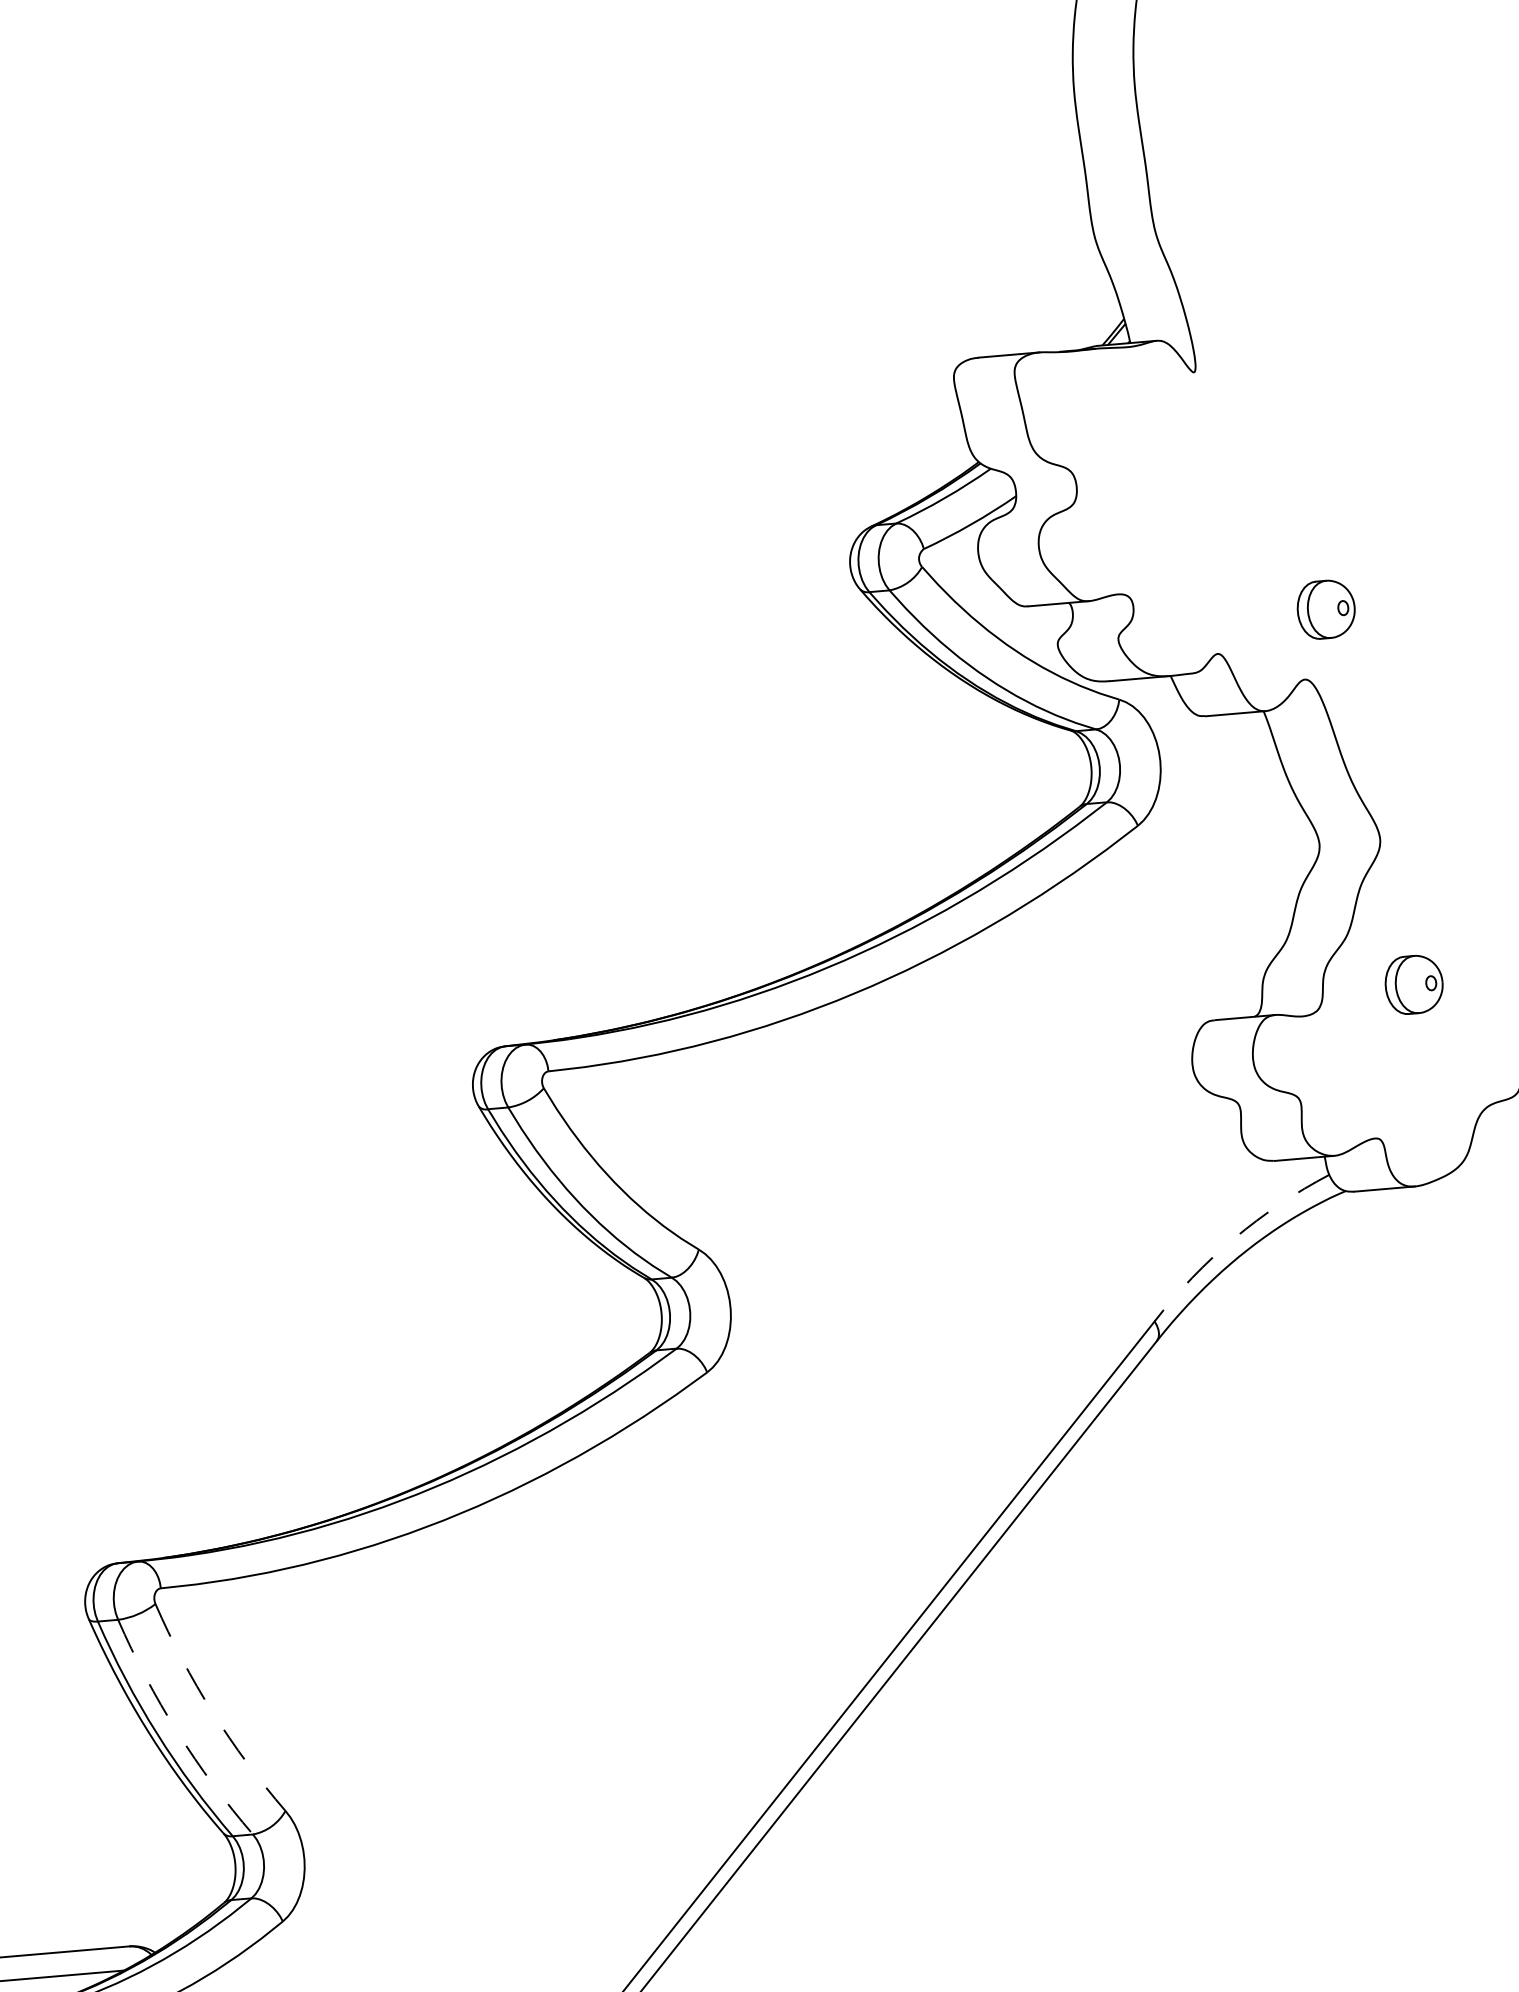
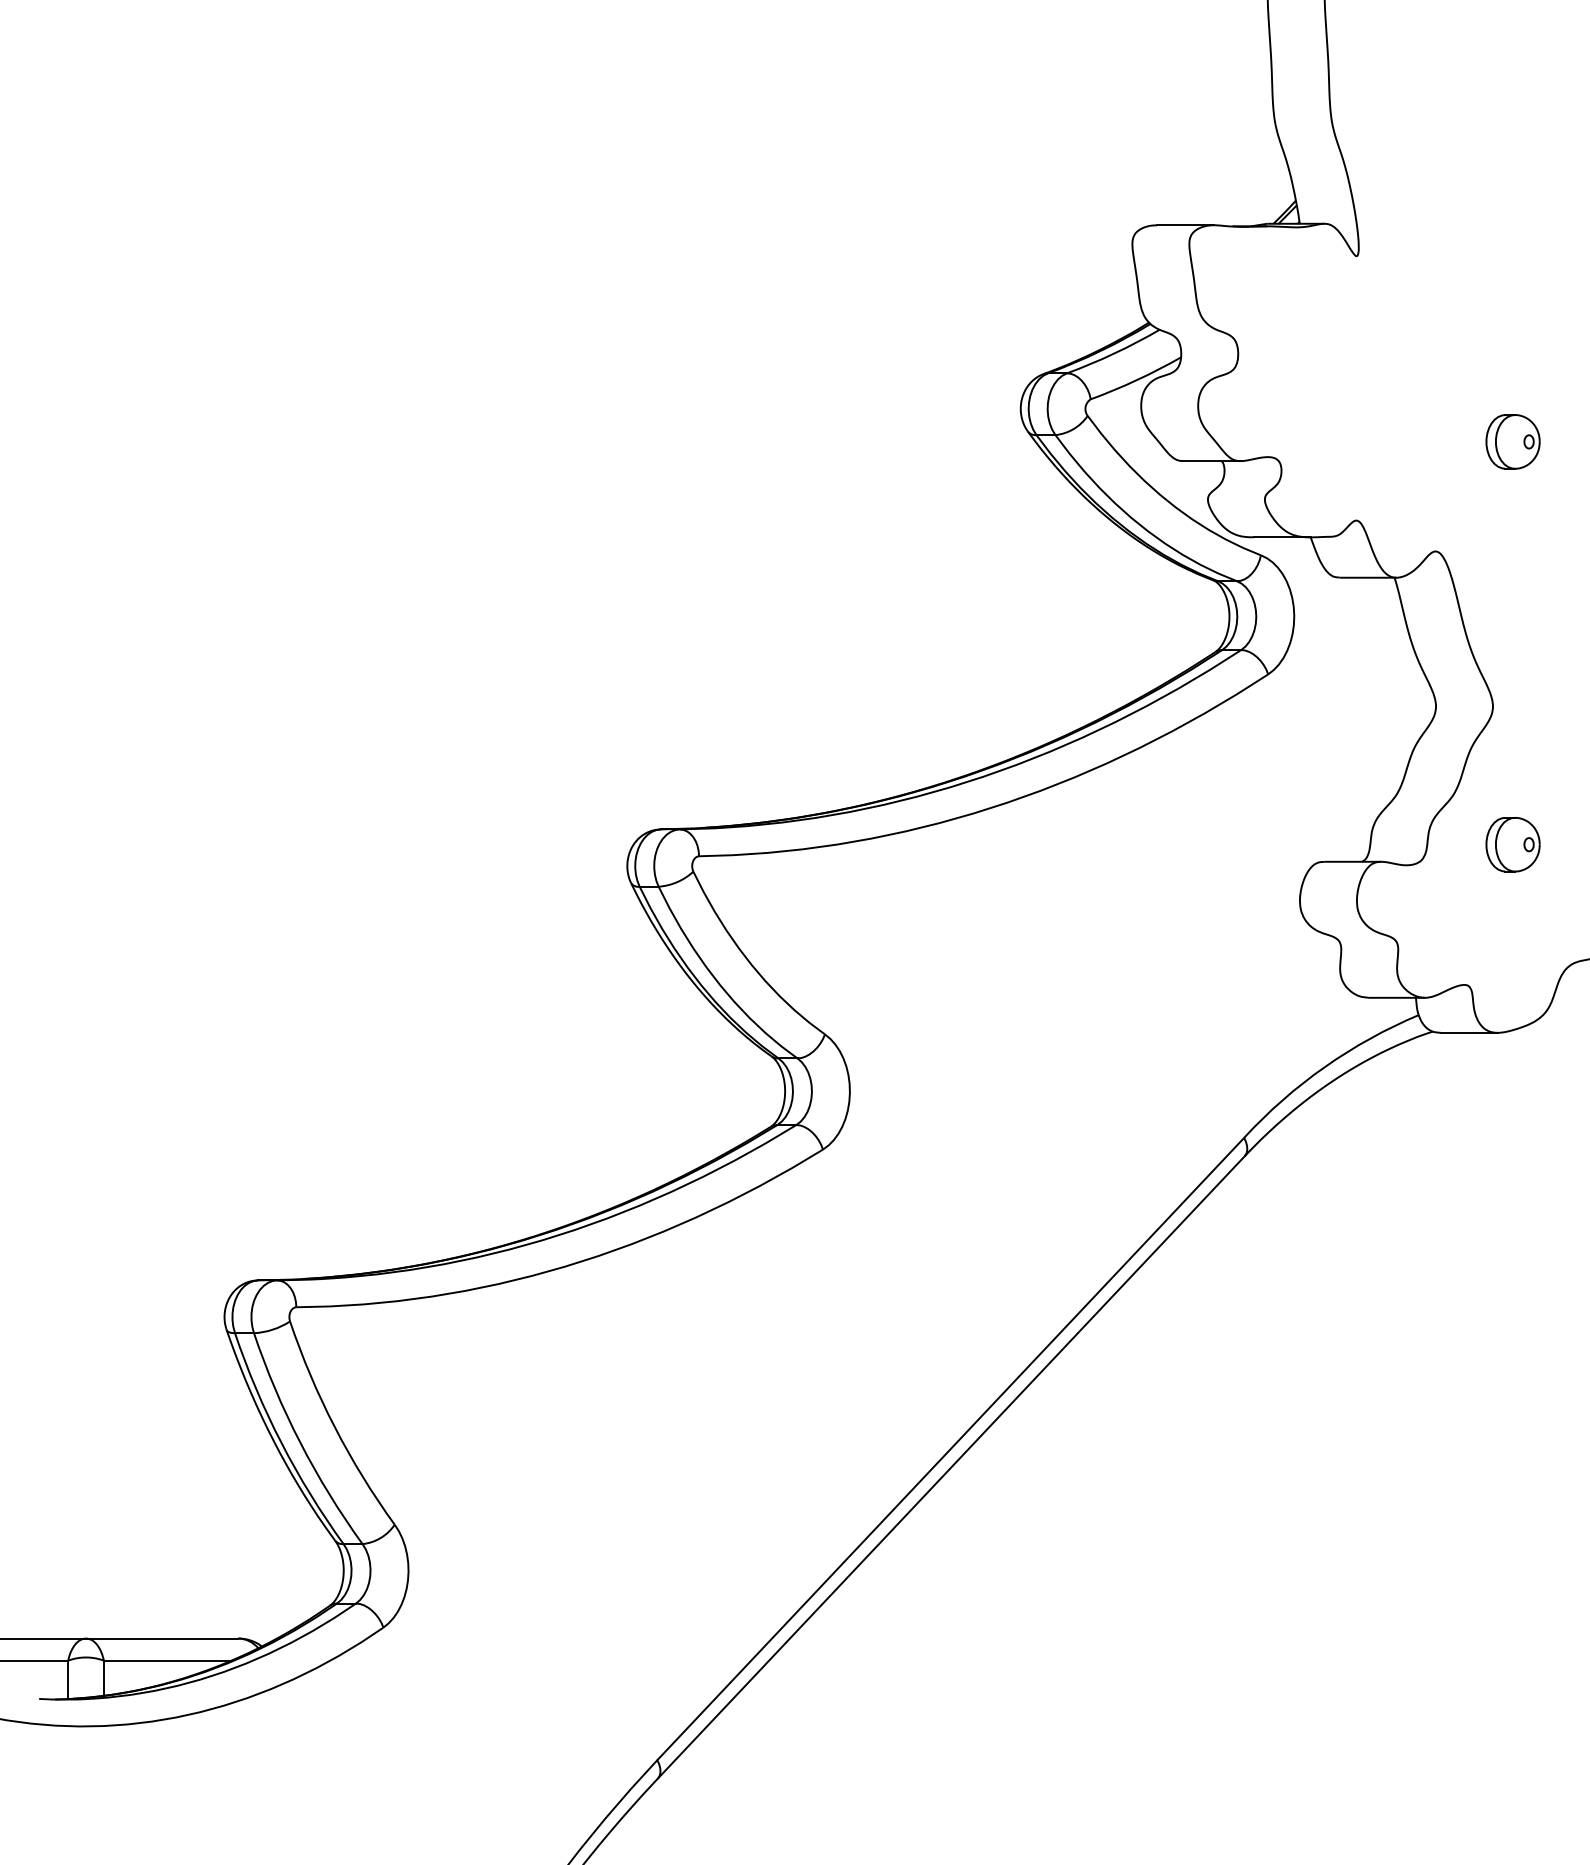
part: (1325, 609) -> (1512, 441), moved
arc: (1233, 1239) -> (1324, 1067), dashed -> solid
arc: (212, 1712) -> (334, 1427), dashed -> solid
arc: (177, 1731) -> (300, 1442), dashed -> solid

